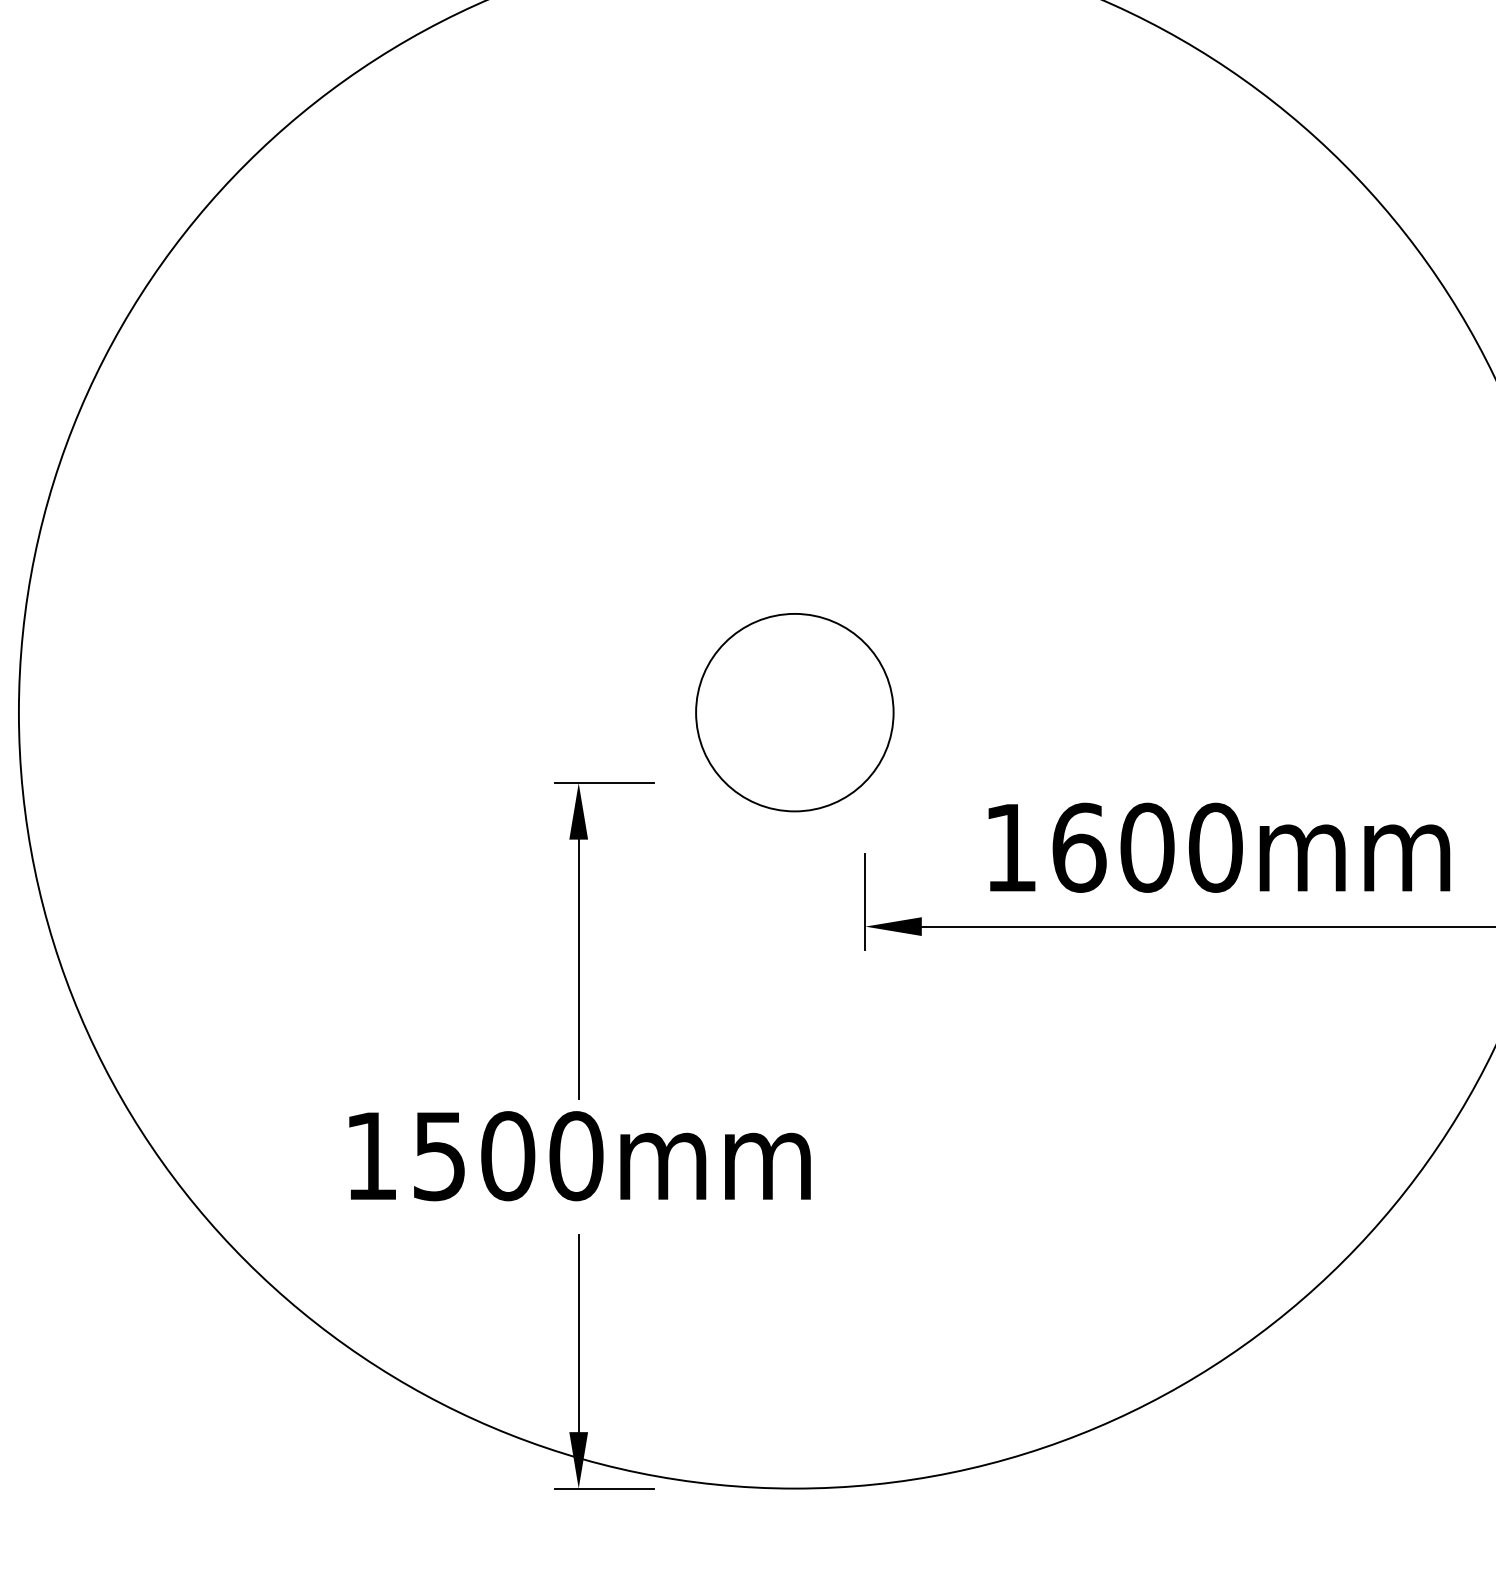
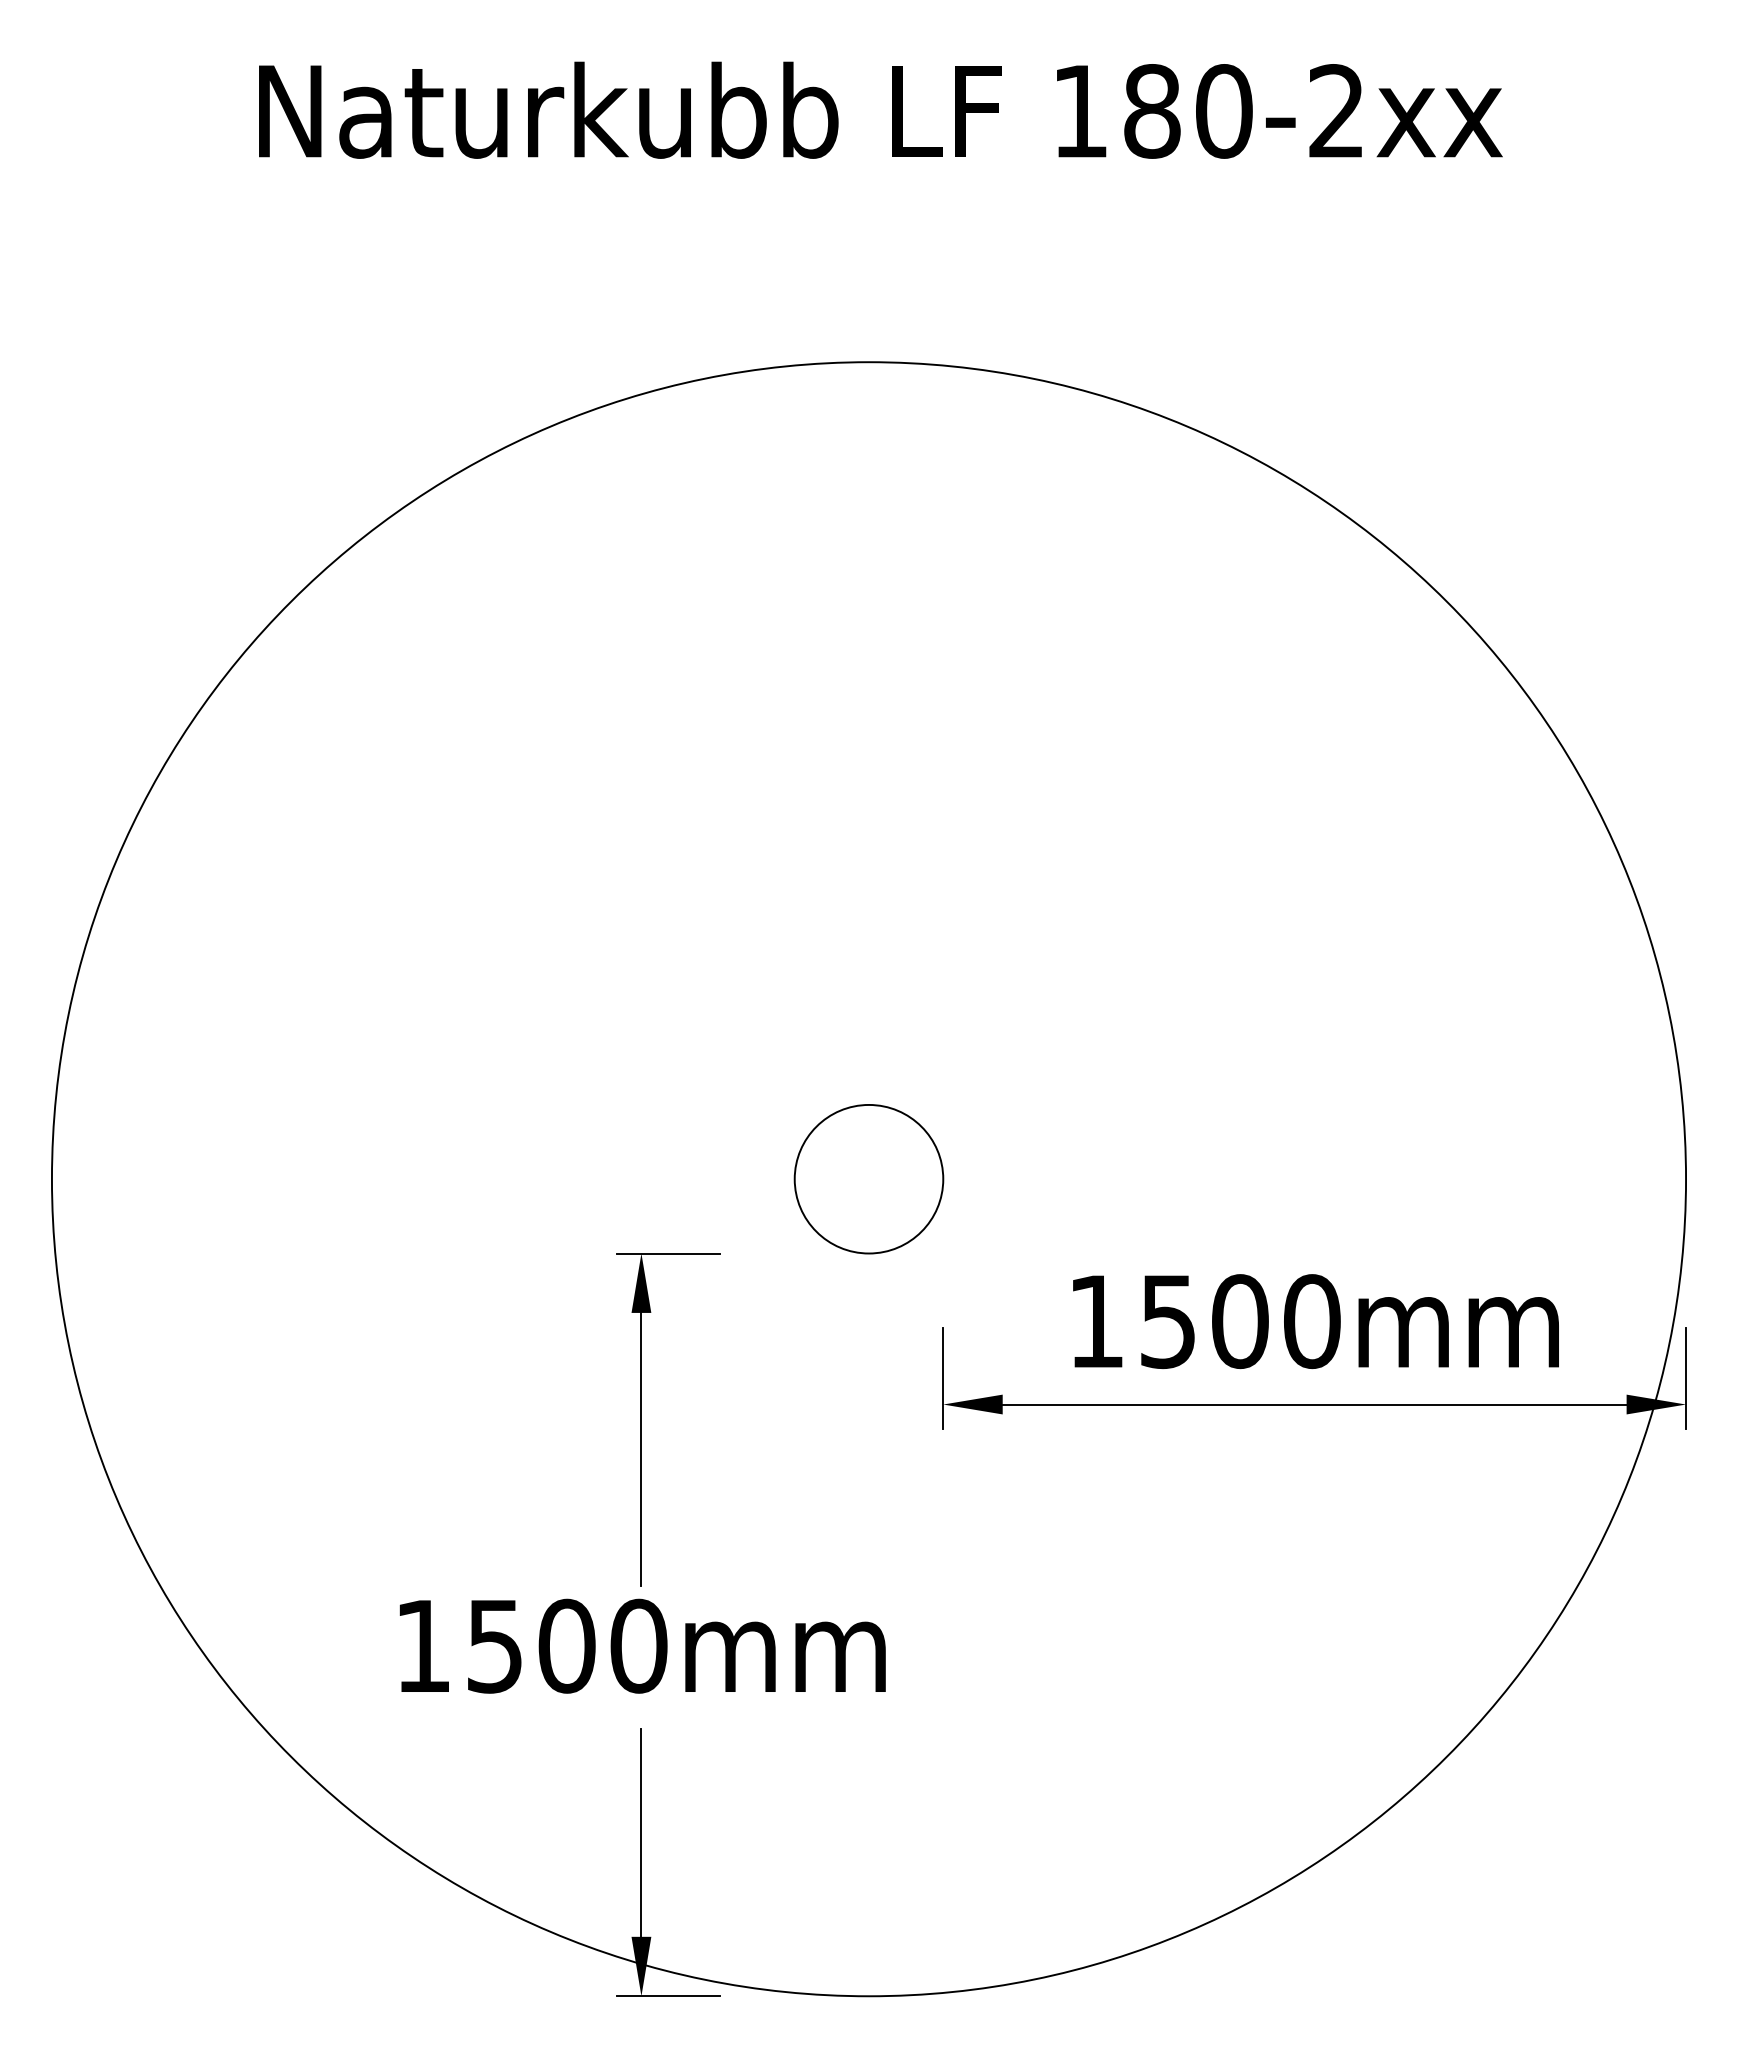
circle: (794, 711) -> (868, 1178), size x0.71
text: (1079, 847) -> (1168, 1321), 1600mm -> 1500mm

